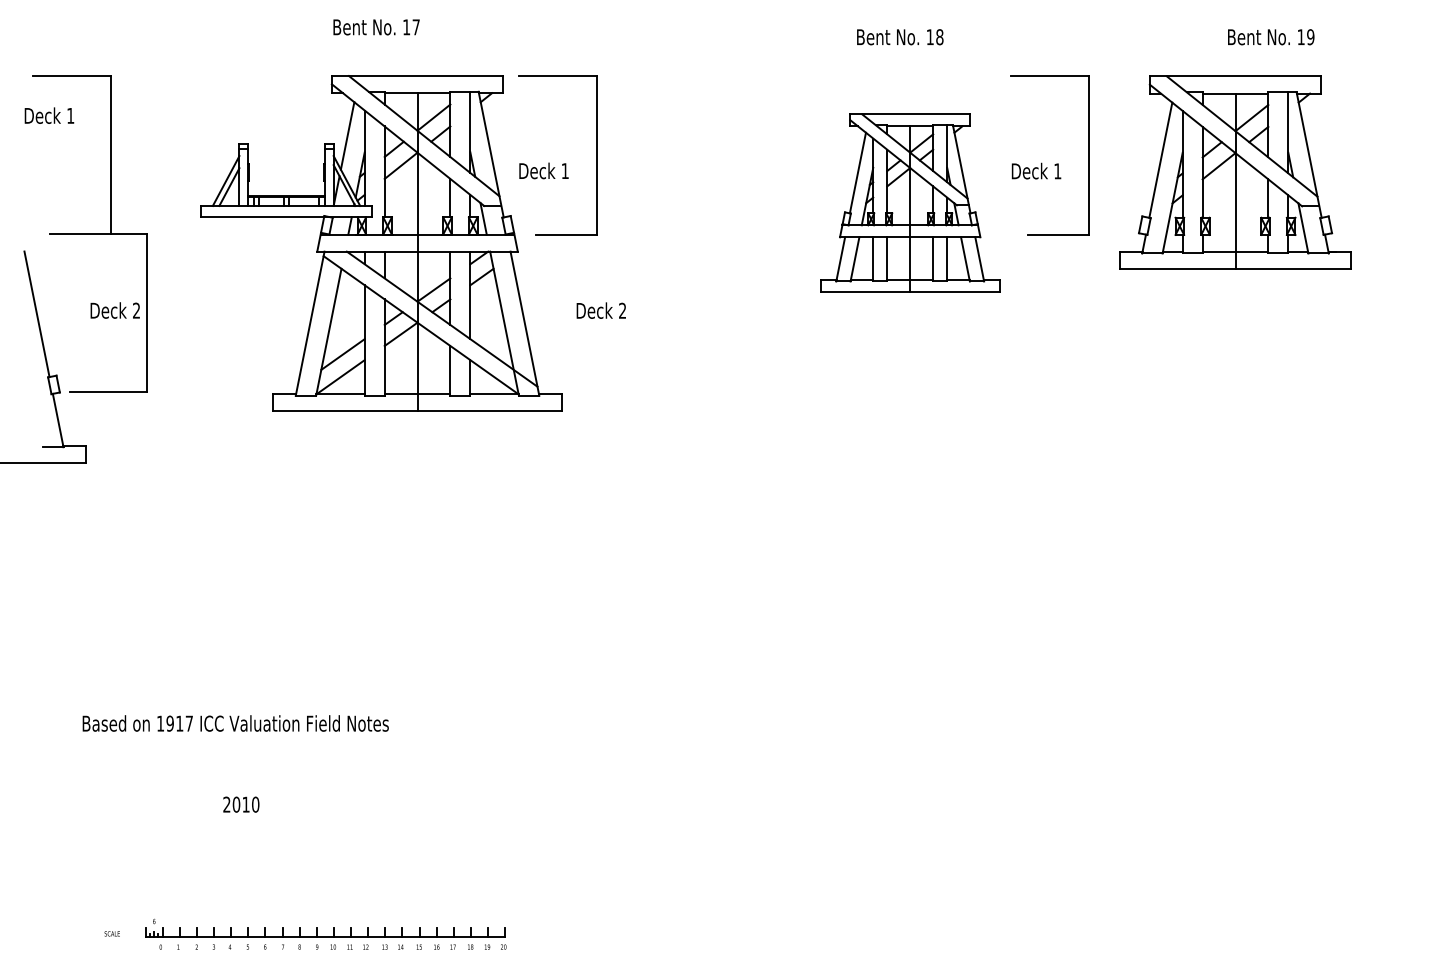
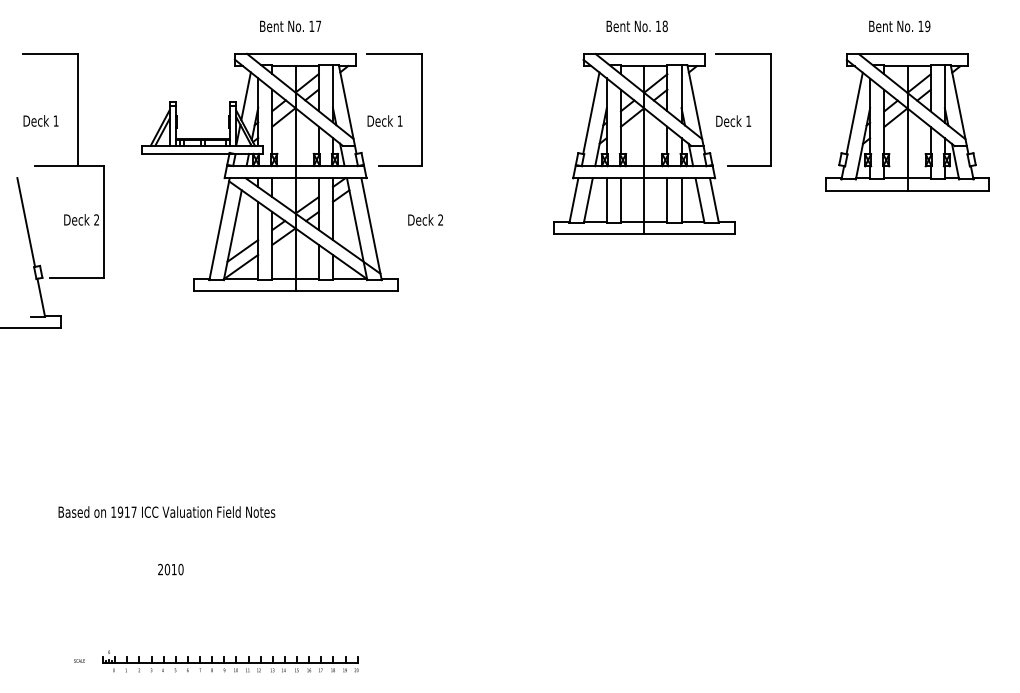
text: (376, 27) -> (290, 26), moved
text: (48, 115) -> (40, 120), moved
part: (1235, 173) -> (907, 122), moved
part: (910, 202) -> (644, 143), size x1.43

